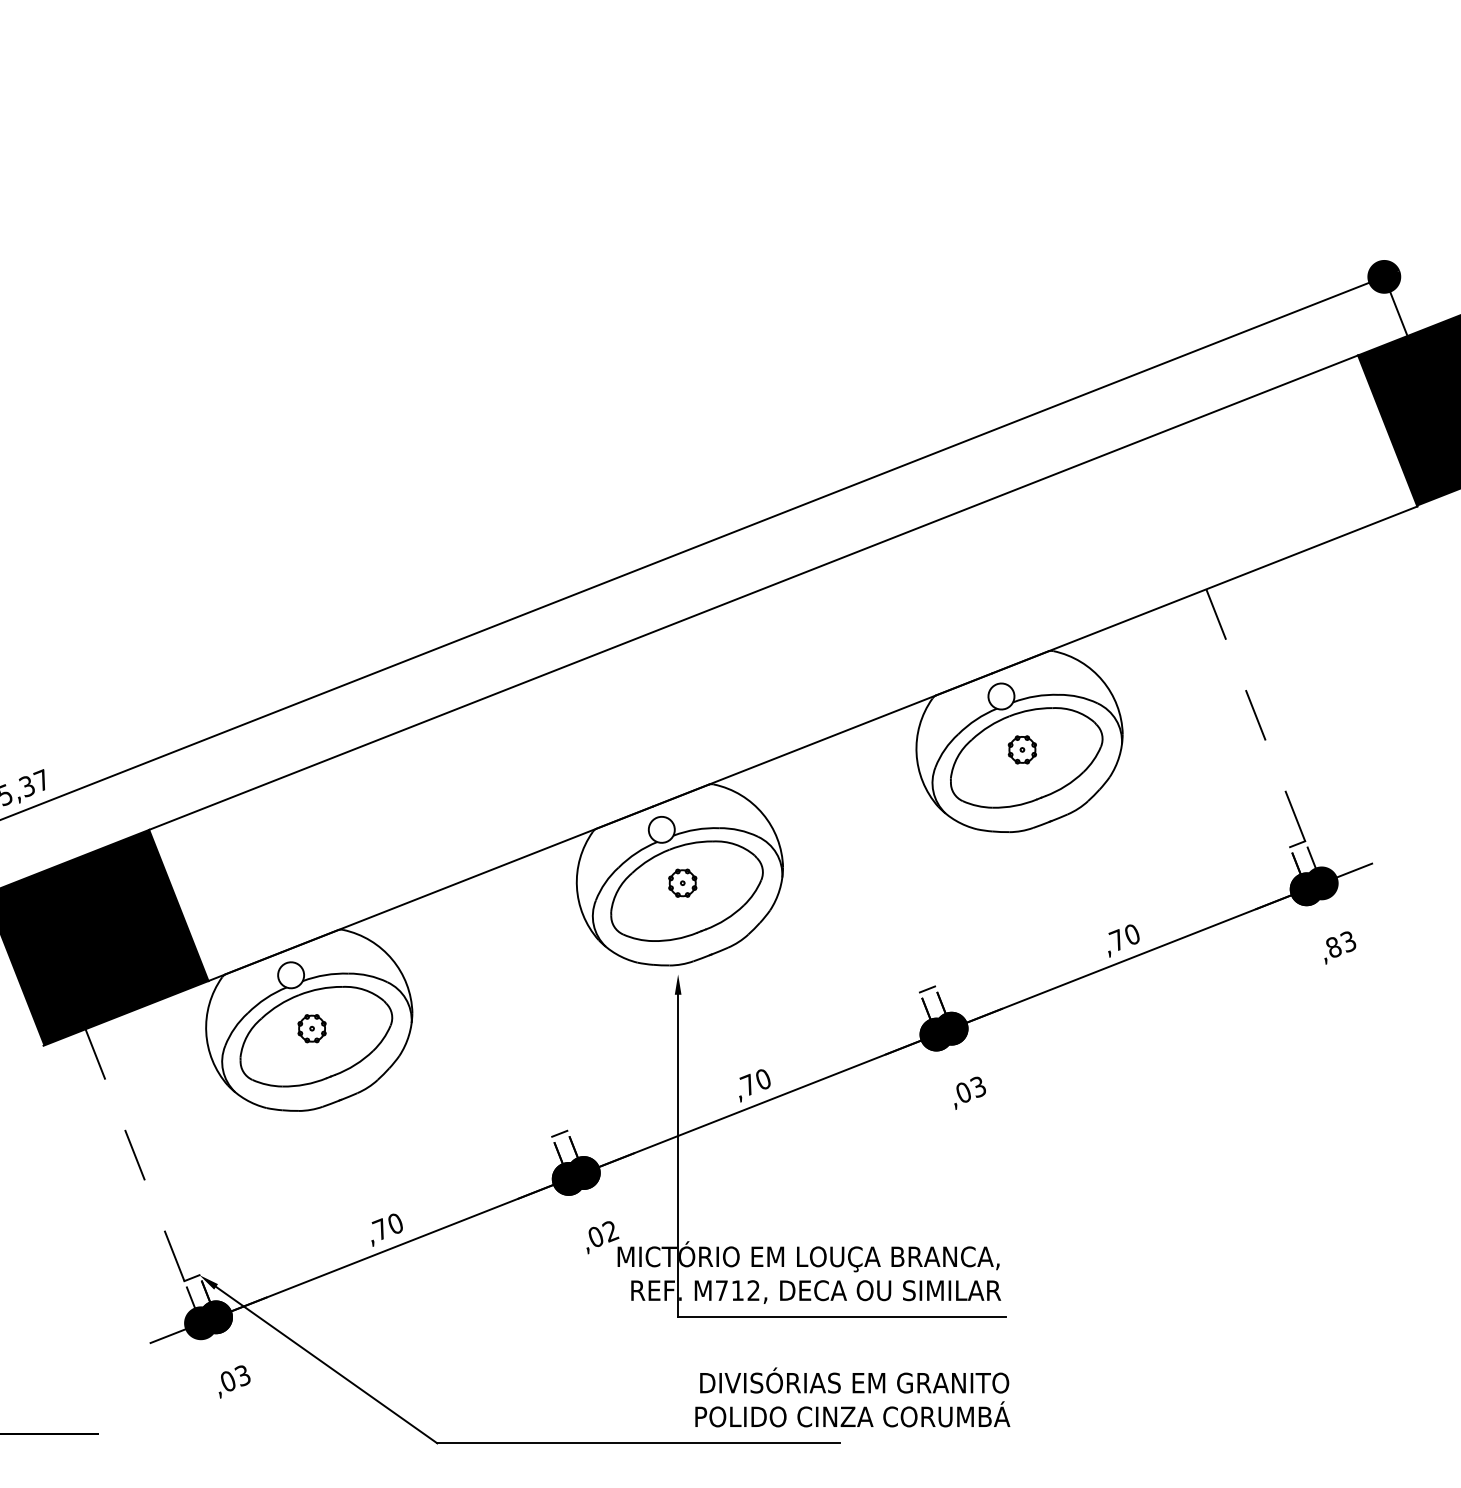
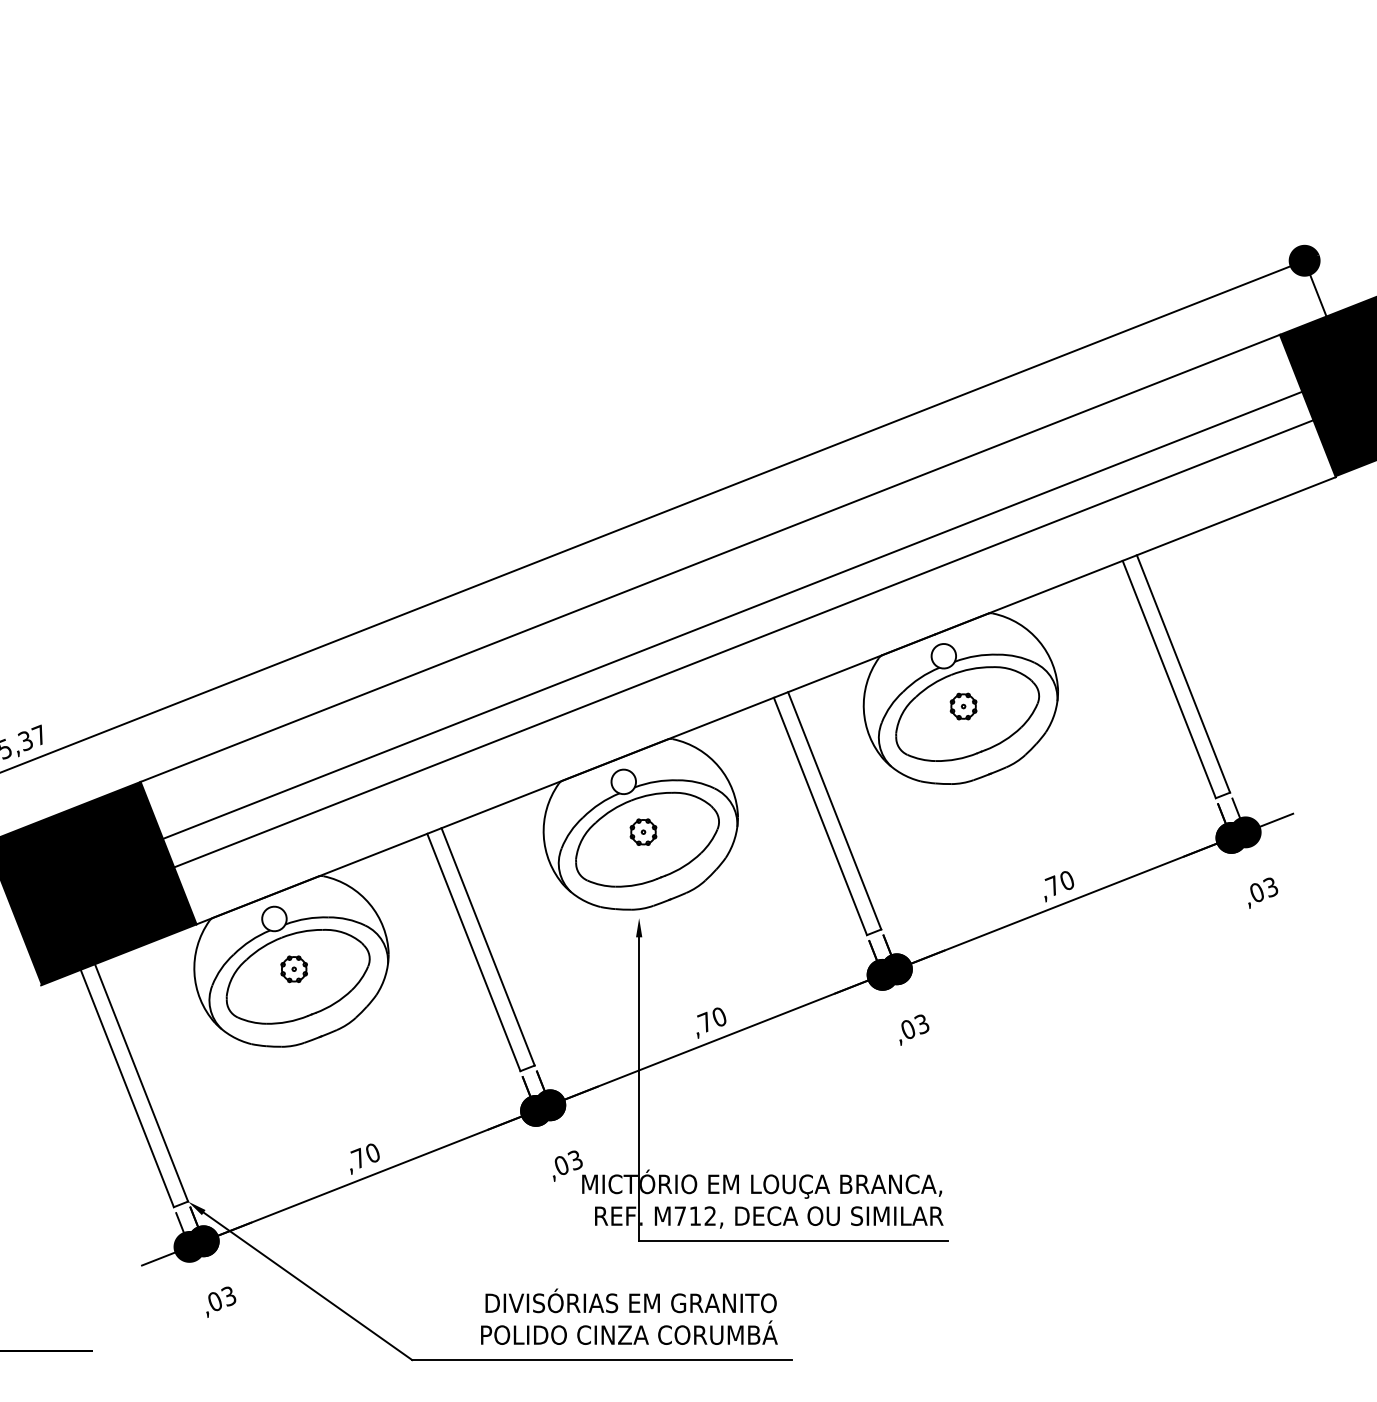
line: (776, 652) -> (731, 614), added
line: (788, 683) -> (743, 643), added
line: (1255, 715) -> (1183, 674), dashed -> solid
line: (1240, 721) -> (1169, 679), added
line: (885, 860) -> (834, 810), added
line: (870, 866) -> (820, 816), added
text: (1333, 947) -> (1256, 892), ,83 -> ,03
line: (517, 1004) -> (487, 946), added
line: (502, 1010) -> (473, 952), added
line: (149, 1149) -> (140, 1083), added
line: (135, 1155) -> (127, 1088), dashed -> solid
text: (610, 1231) -> (575, 1160), ,02 -> ,03
text: (852, 1397) -> (629, 1316), moved

